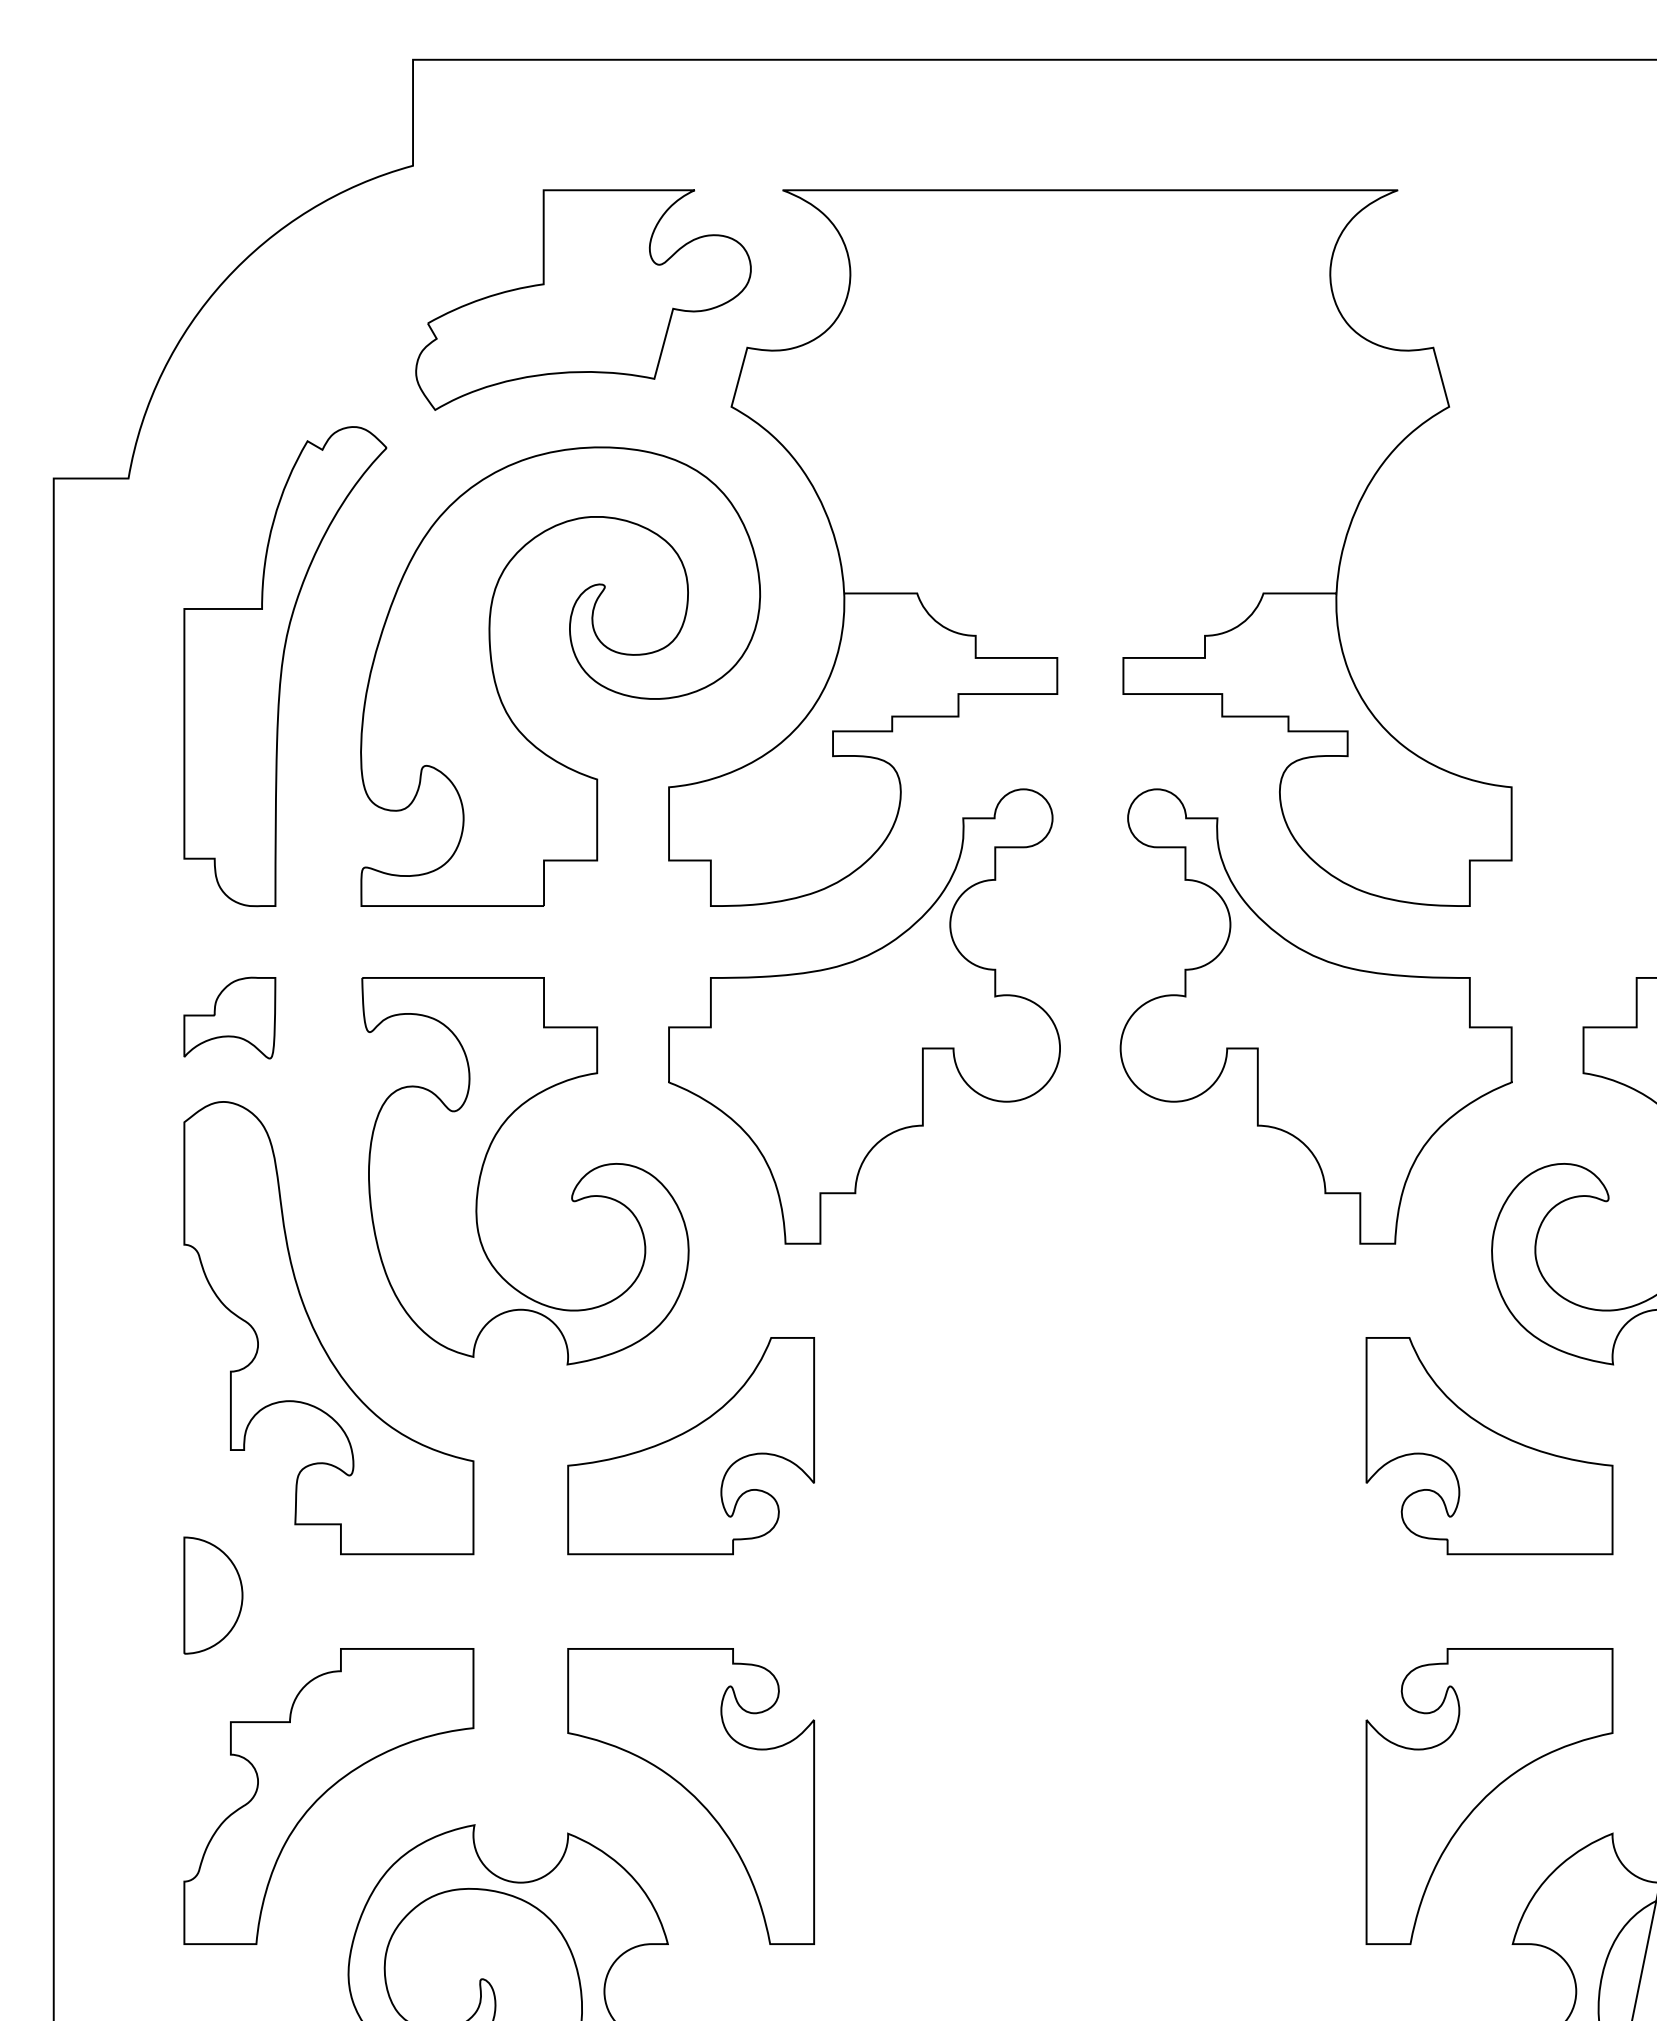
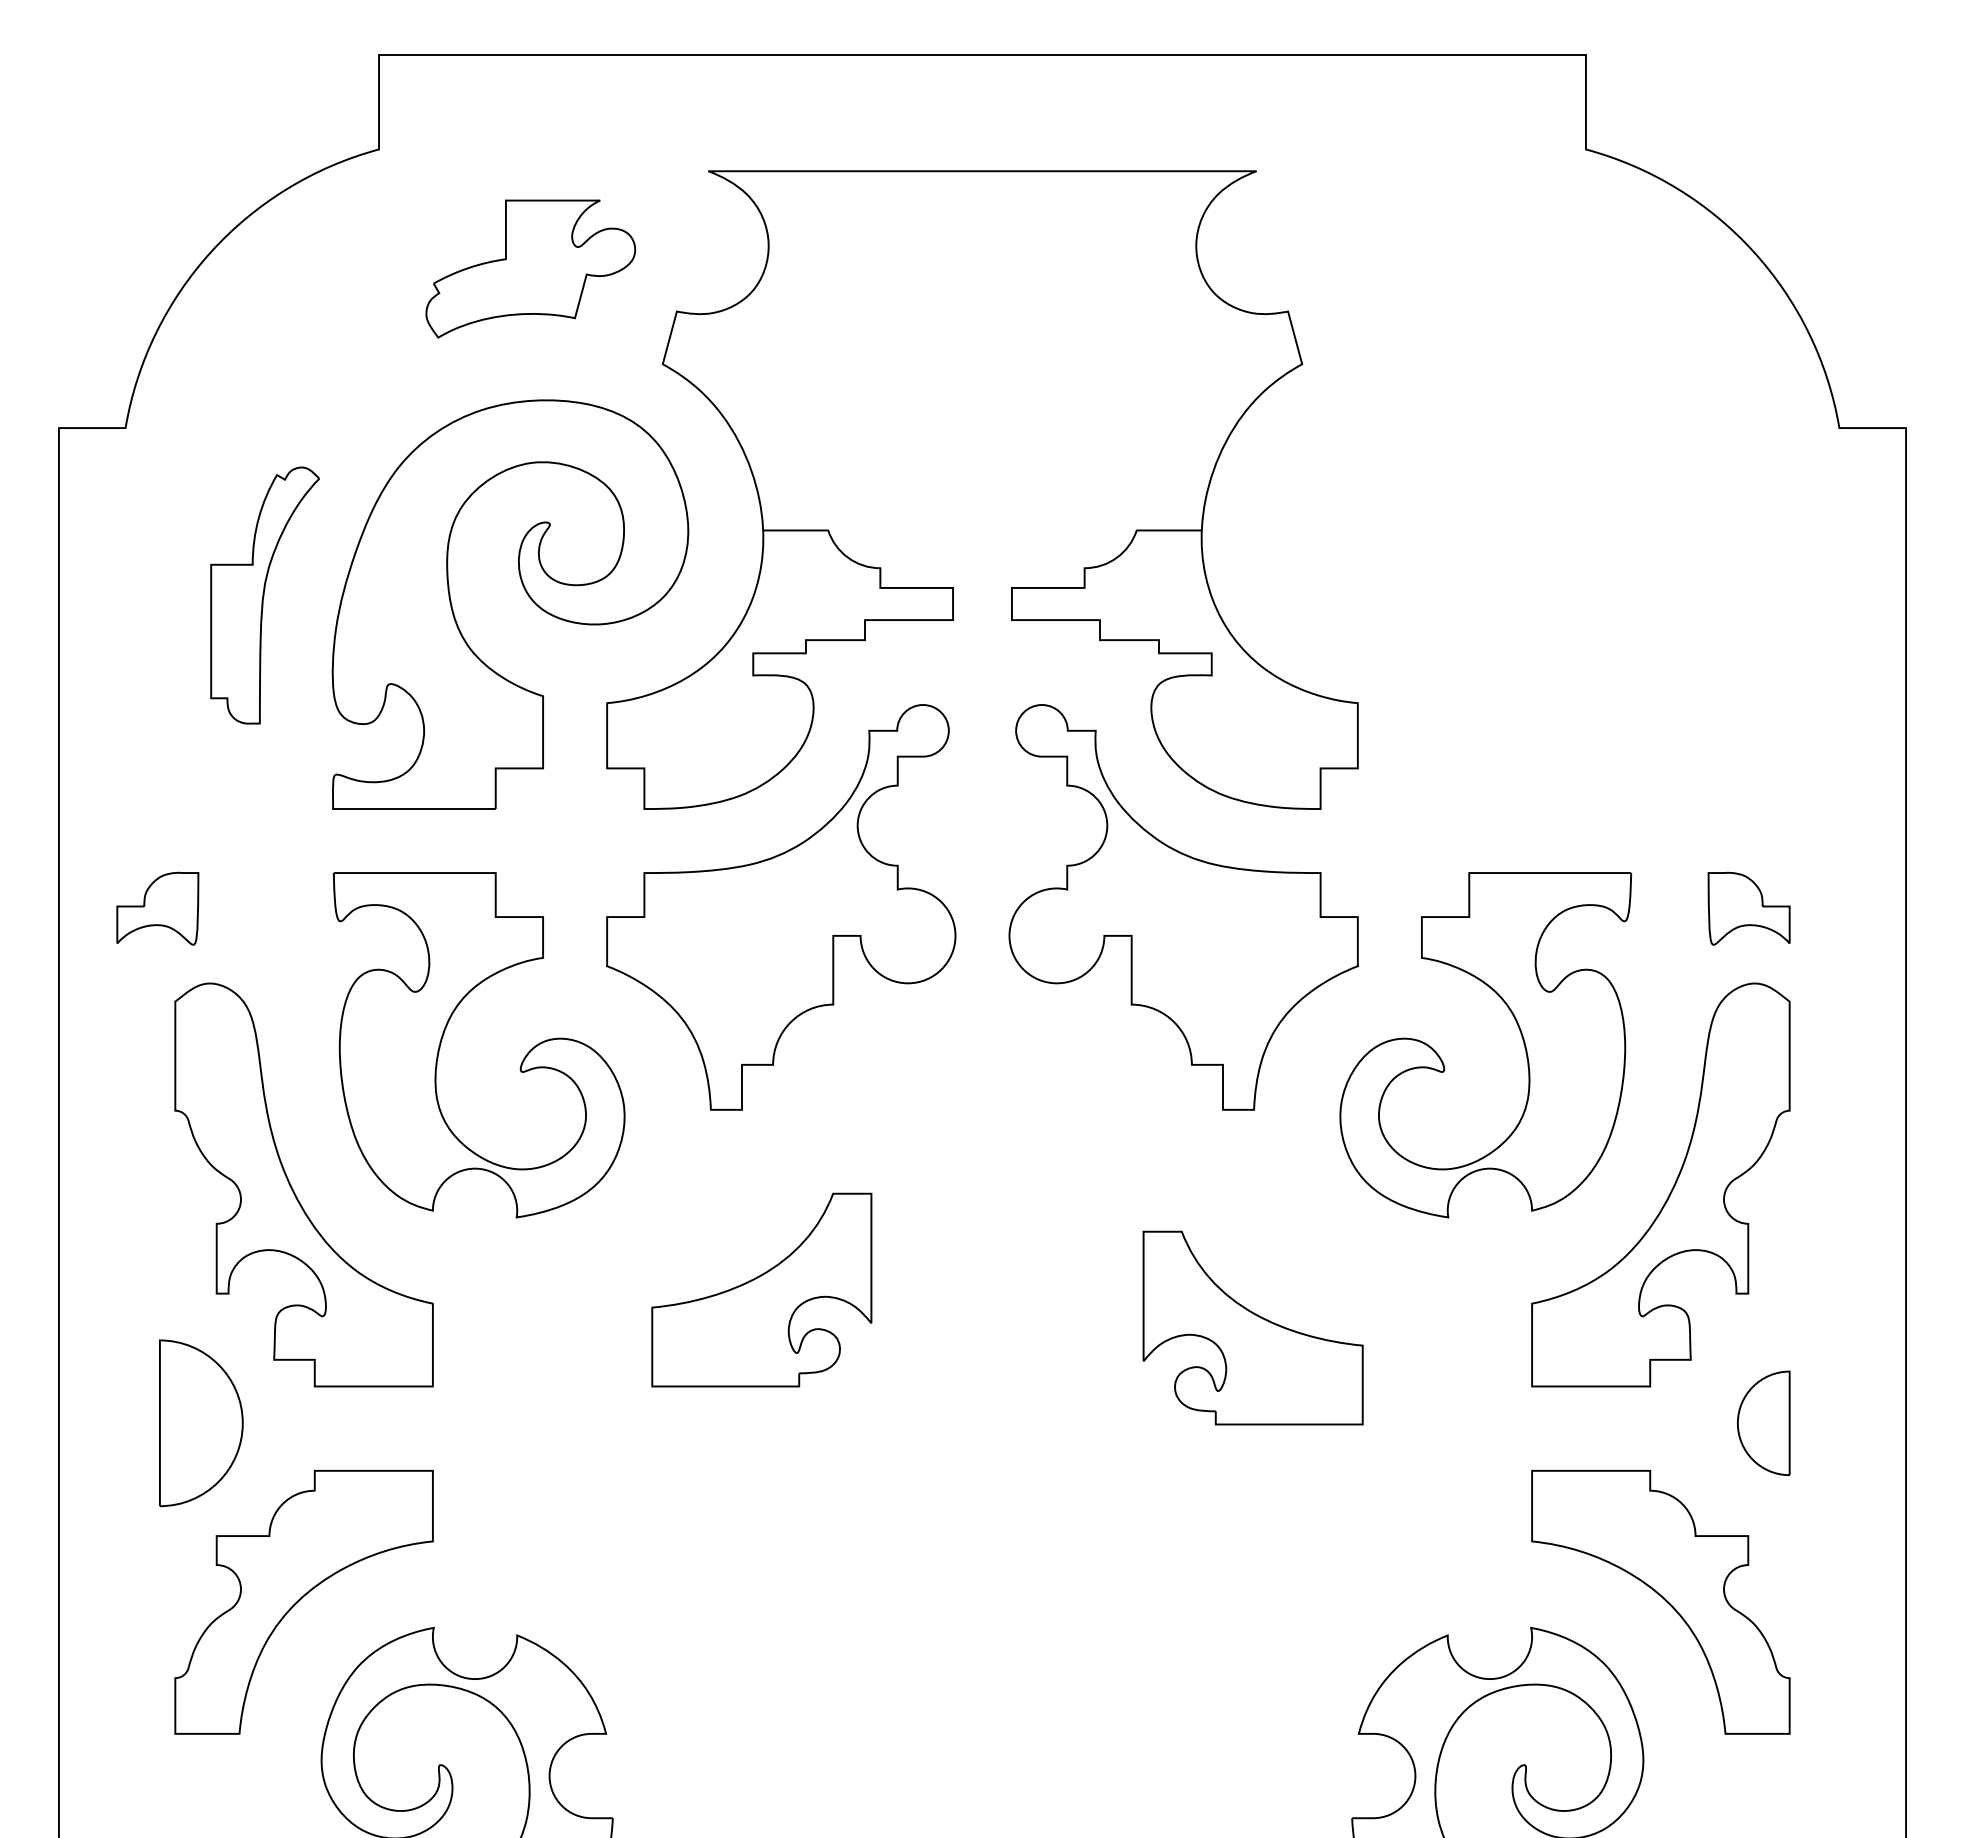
part: (583, 299) -> (530, 268), size x0.7
part: (284, 666) -> (264, 595), size x0.6
part: (229, 1017) -> (157, 908), moved
part: (690, 1445) -> (761, 1289), moved
part: (1488, 1445) -> (1252, 1327), moved
part: (212, 1595) -> (200, 1423), size x1.6
part: (690, 1796) -> (626, 1602), removed
part: (1488, 1796) -> (1337, 1602), removed

